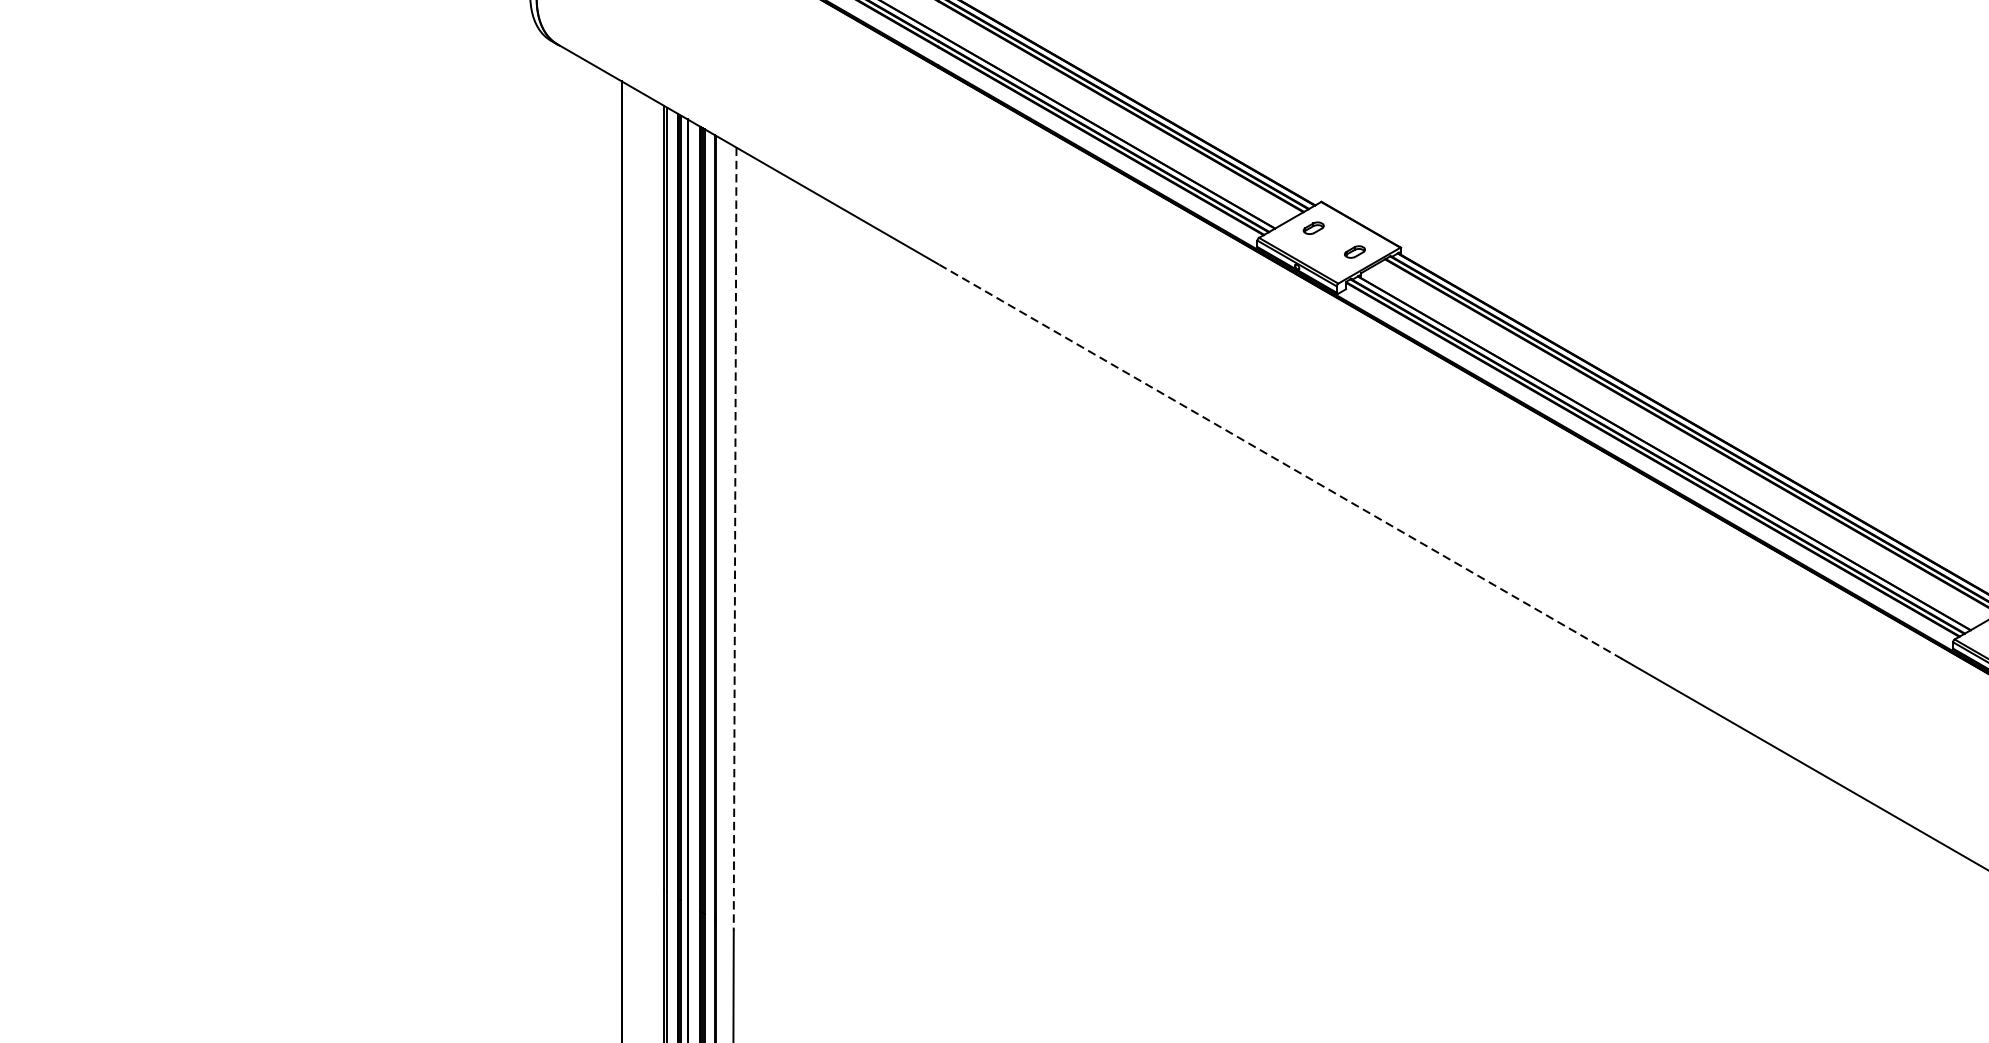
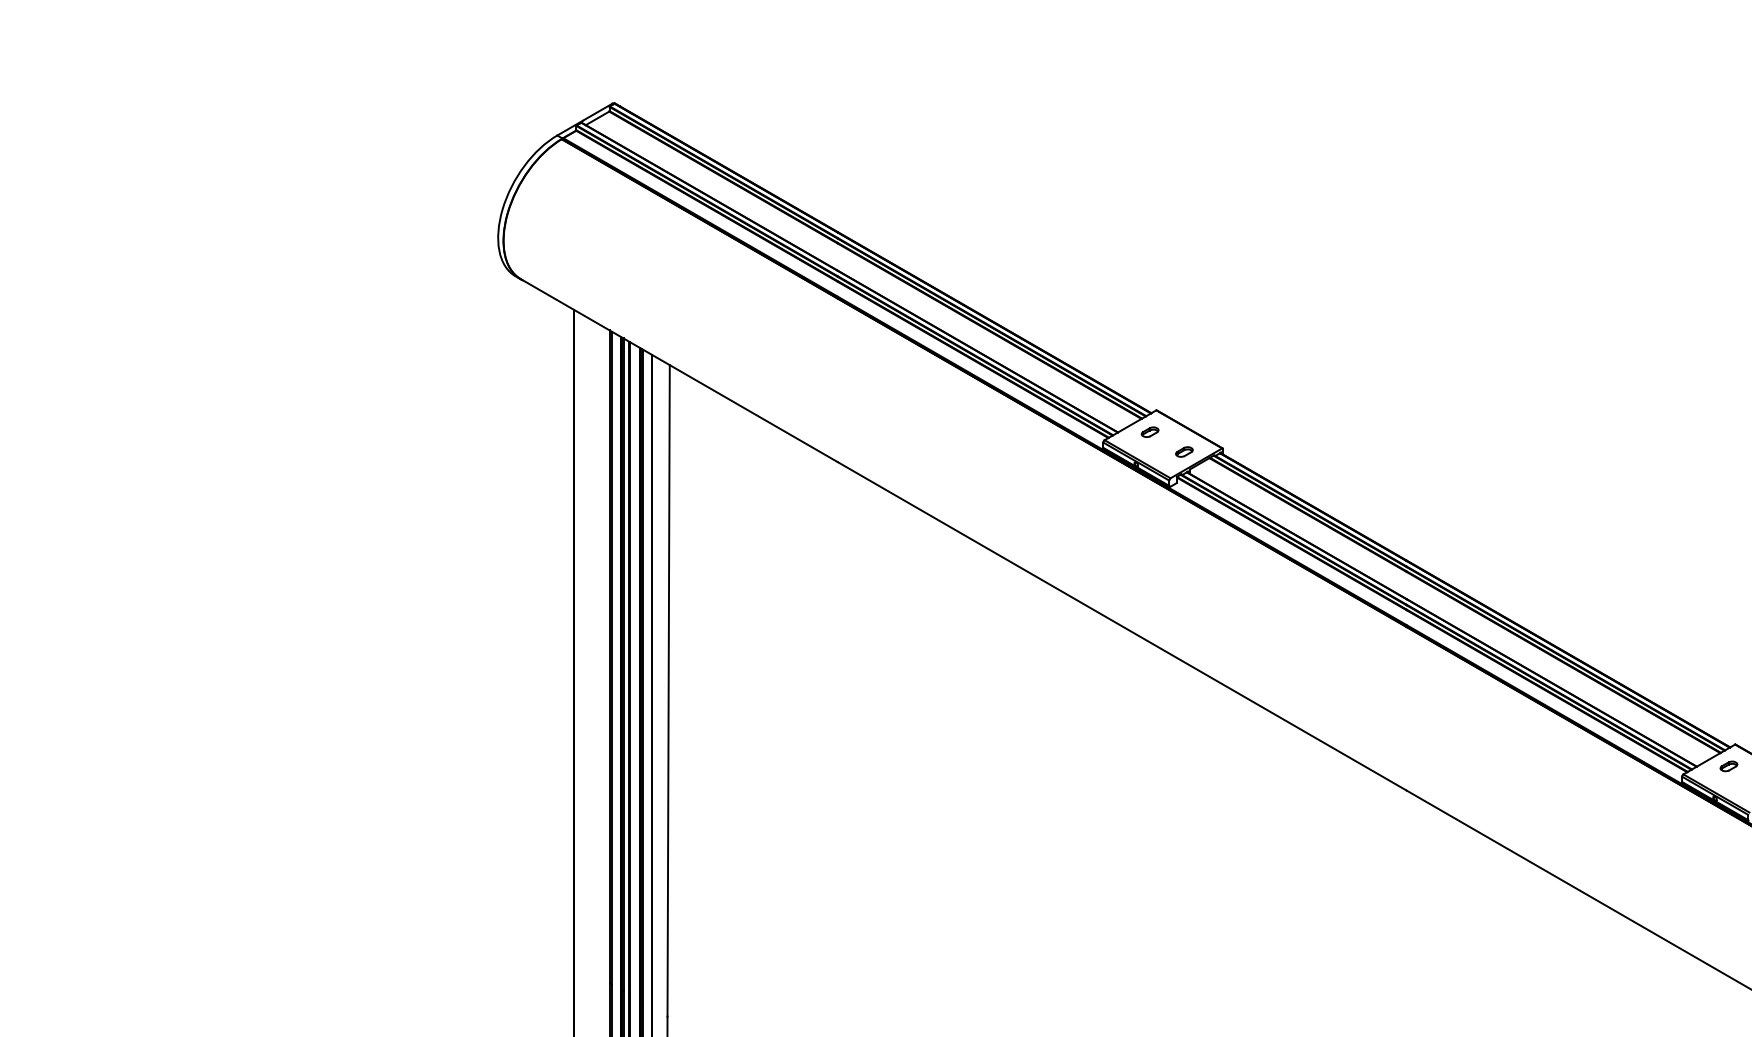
line: (1279, 461) -> (1121, 626), dashed -> solid
line: (734, 538) -> (668, 690), dashed -> solid

